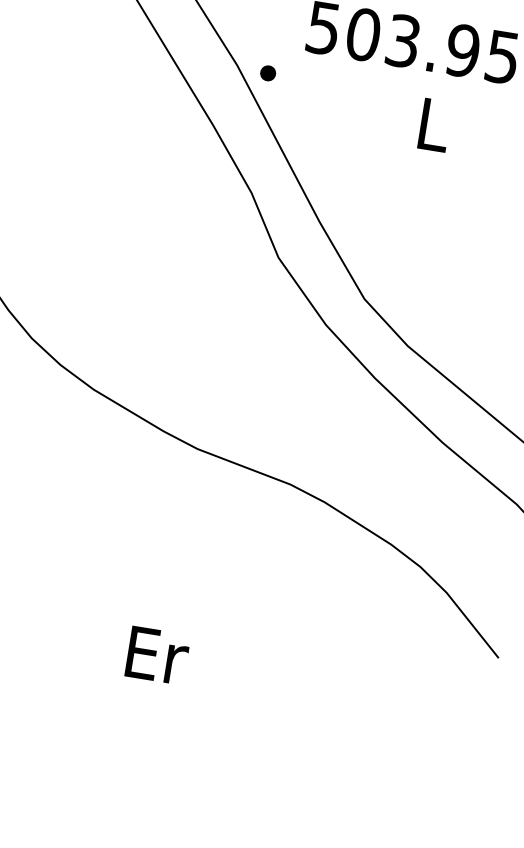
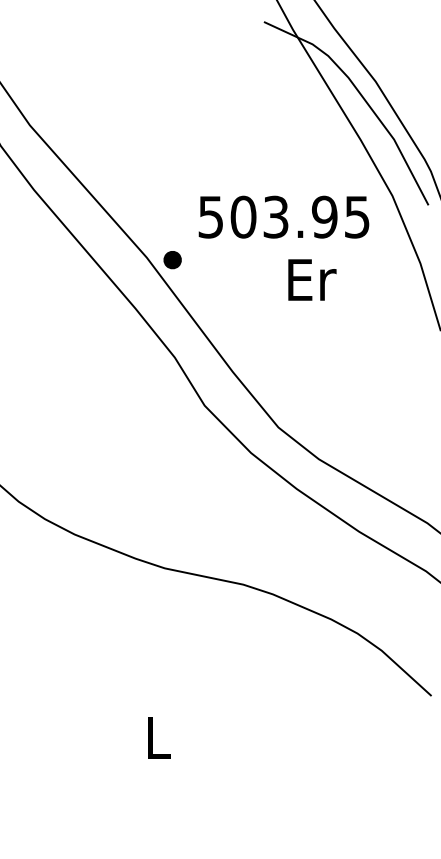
part: (267, 73) -> (172, 260), size x1.43
text: (435, 124) -> (312, 279), L -> Er
text: (157, 654) -> (159, 737), Er -> L

